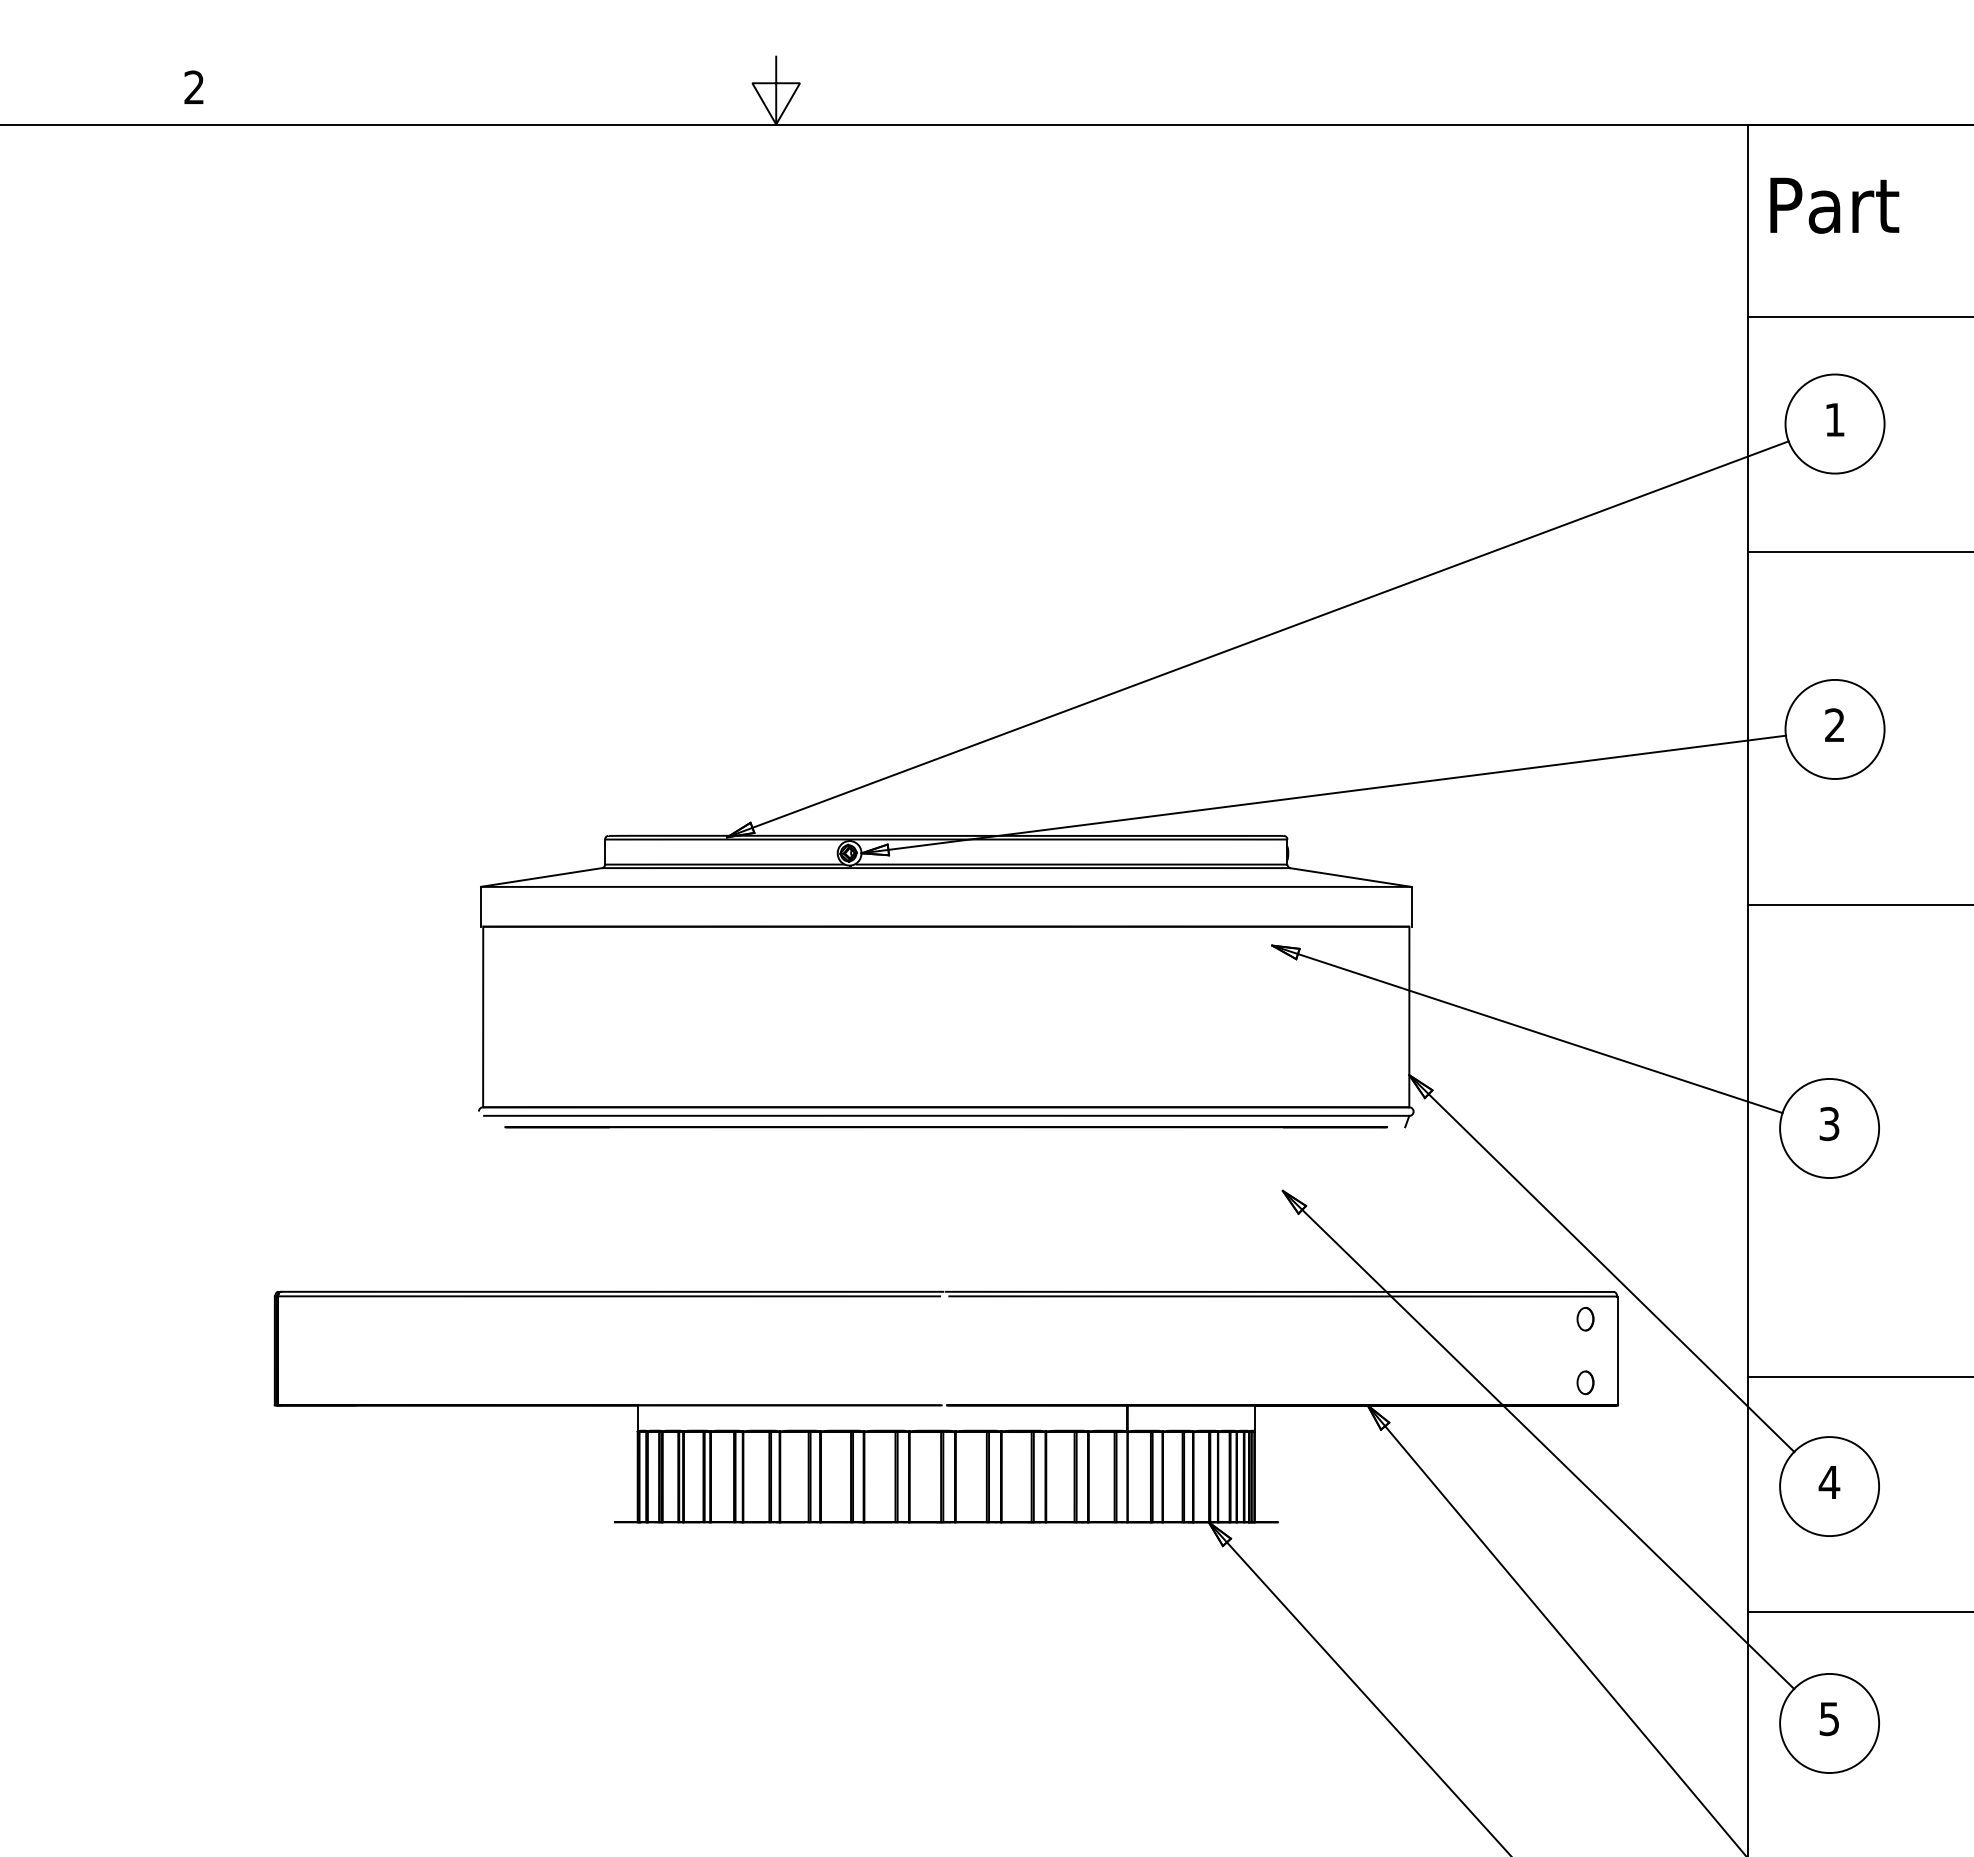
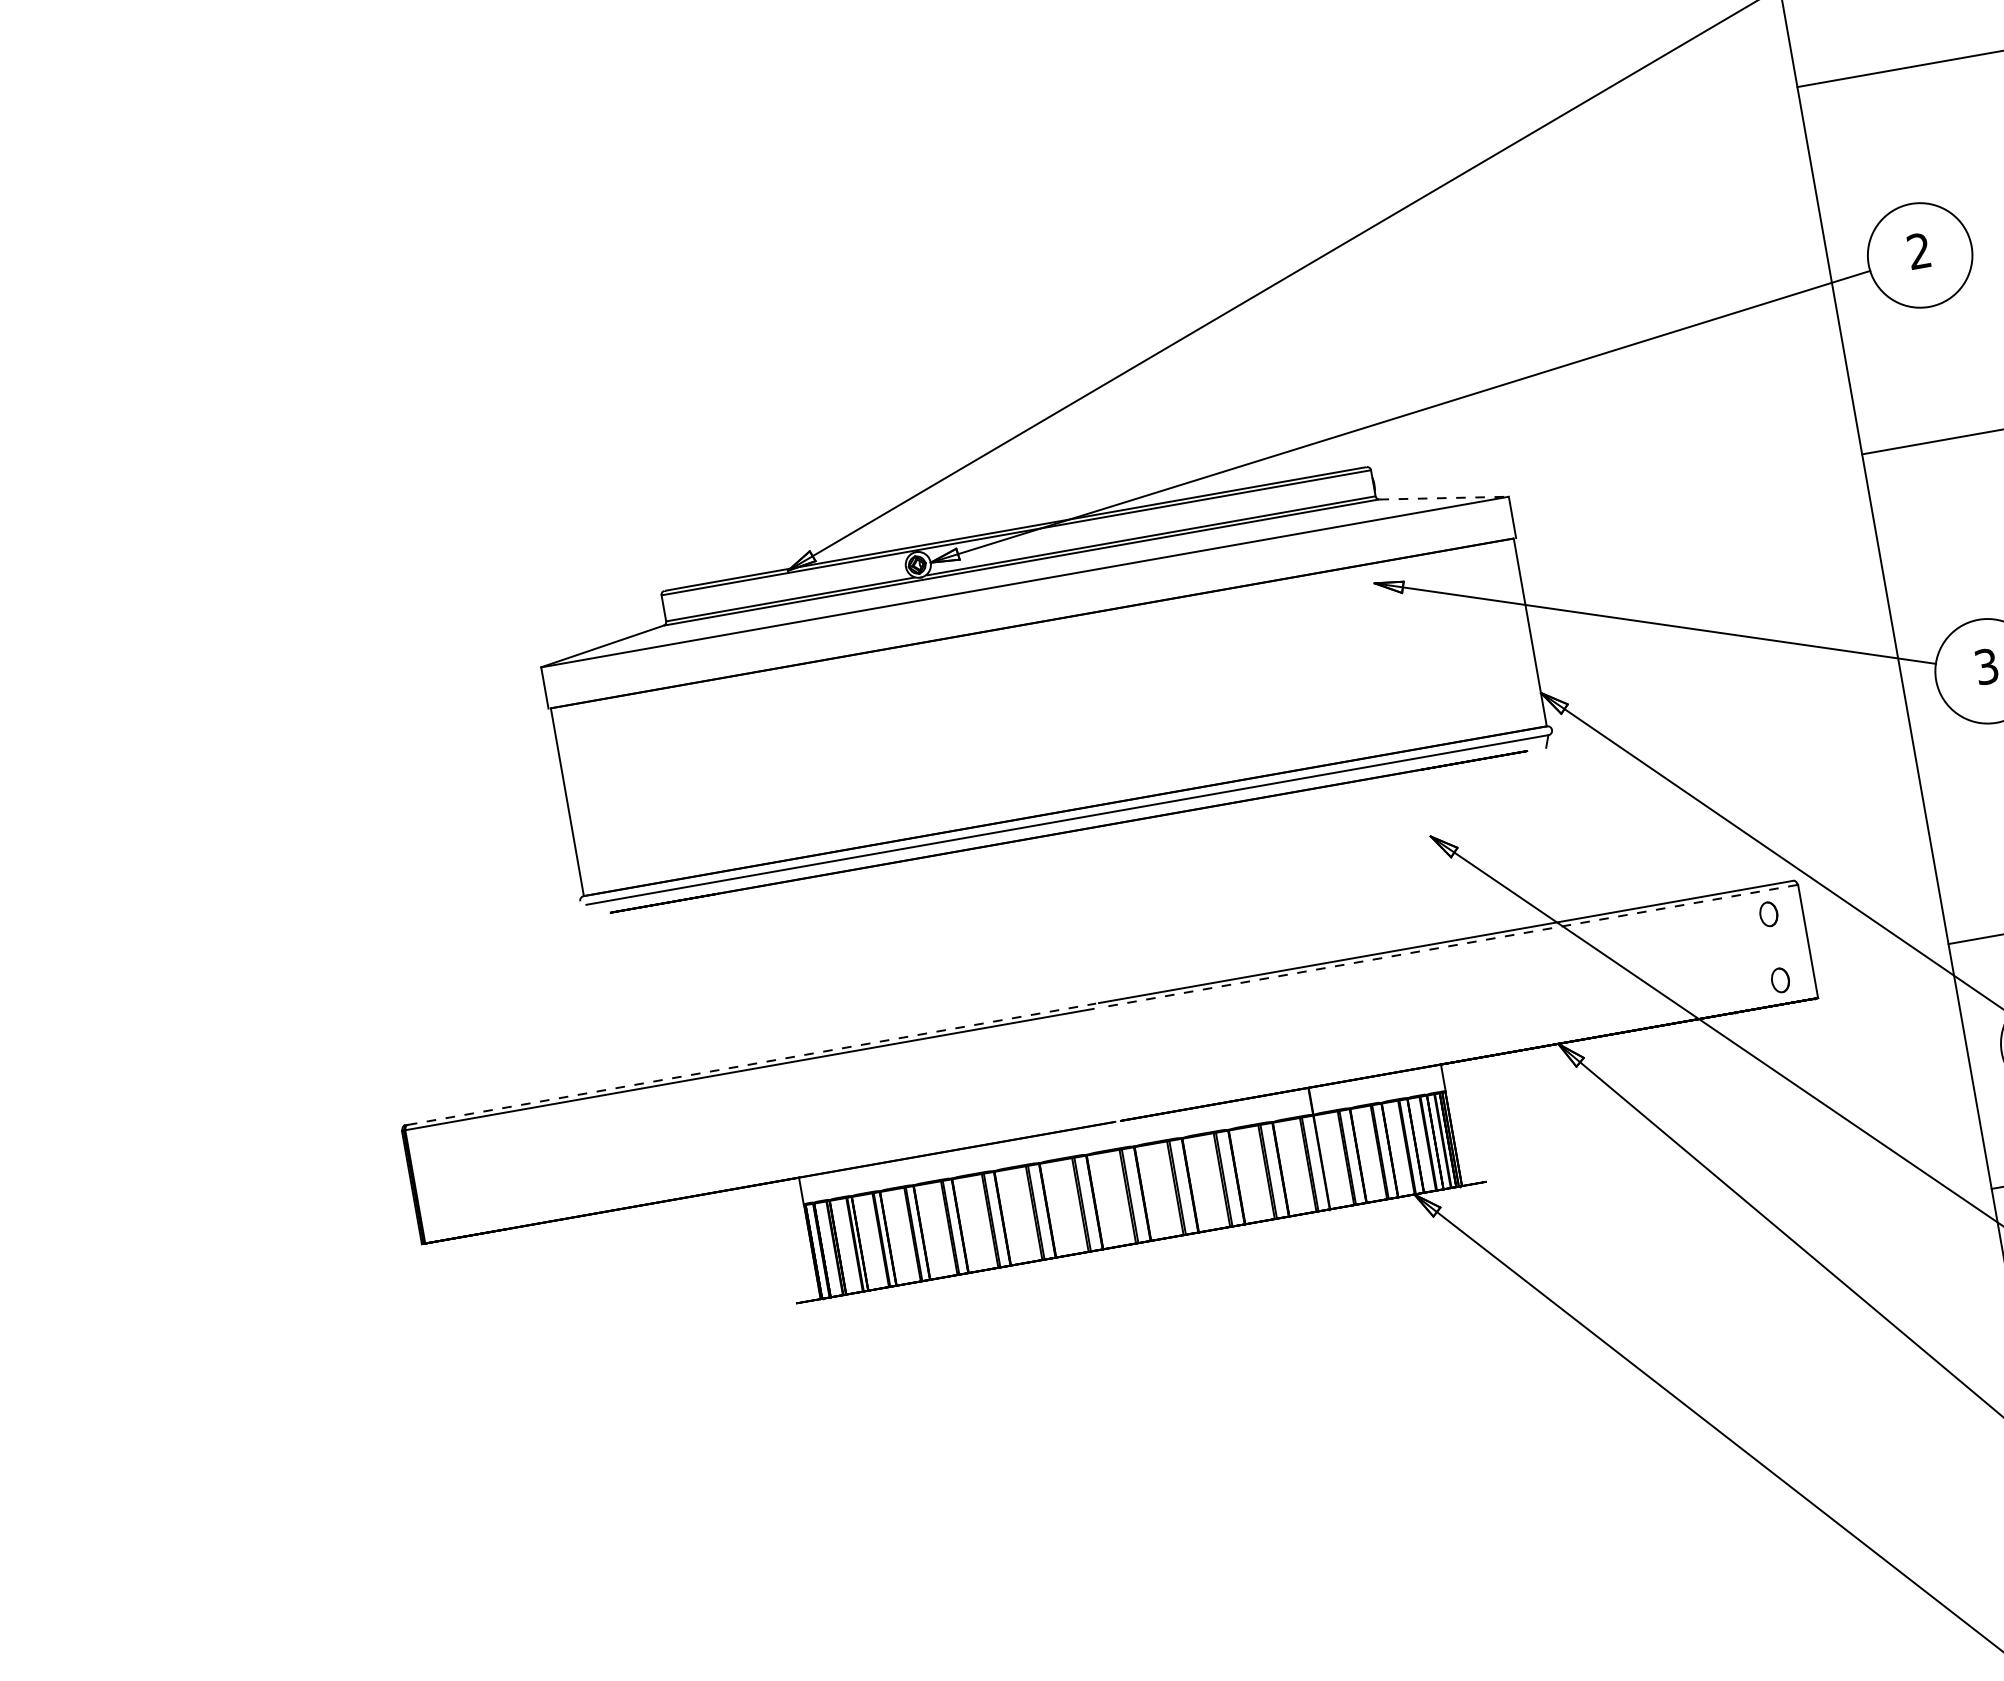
line: (1351, 877) -> (1444, 497), solid -> dashed
line: (612, 1291) -> (752, 1063), solid -> dashed
line: (1283, 1296) -> (1450, 946), solid -> dashed

